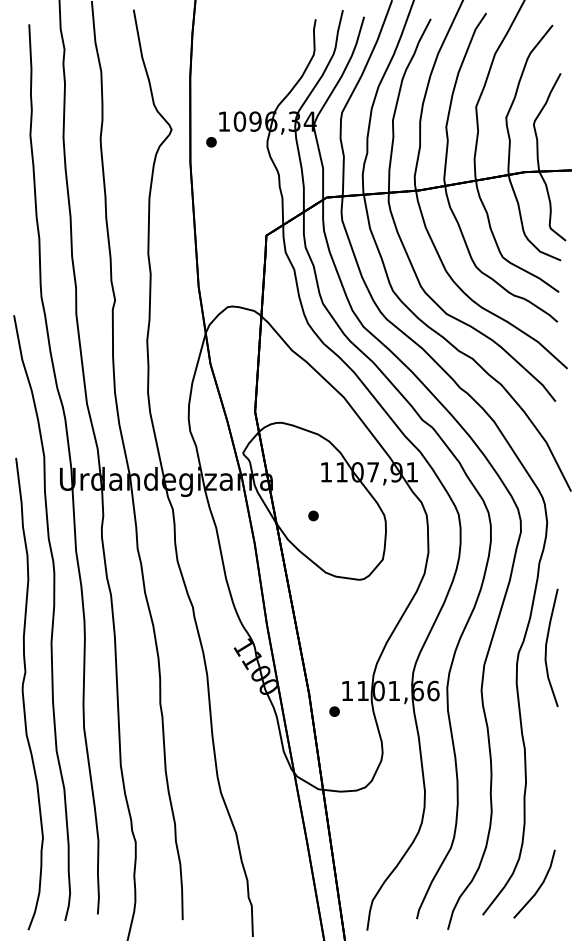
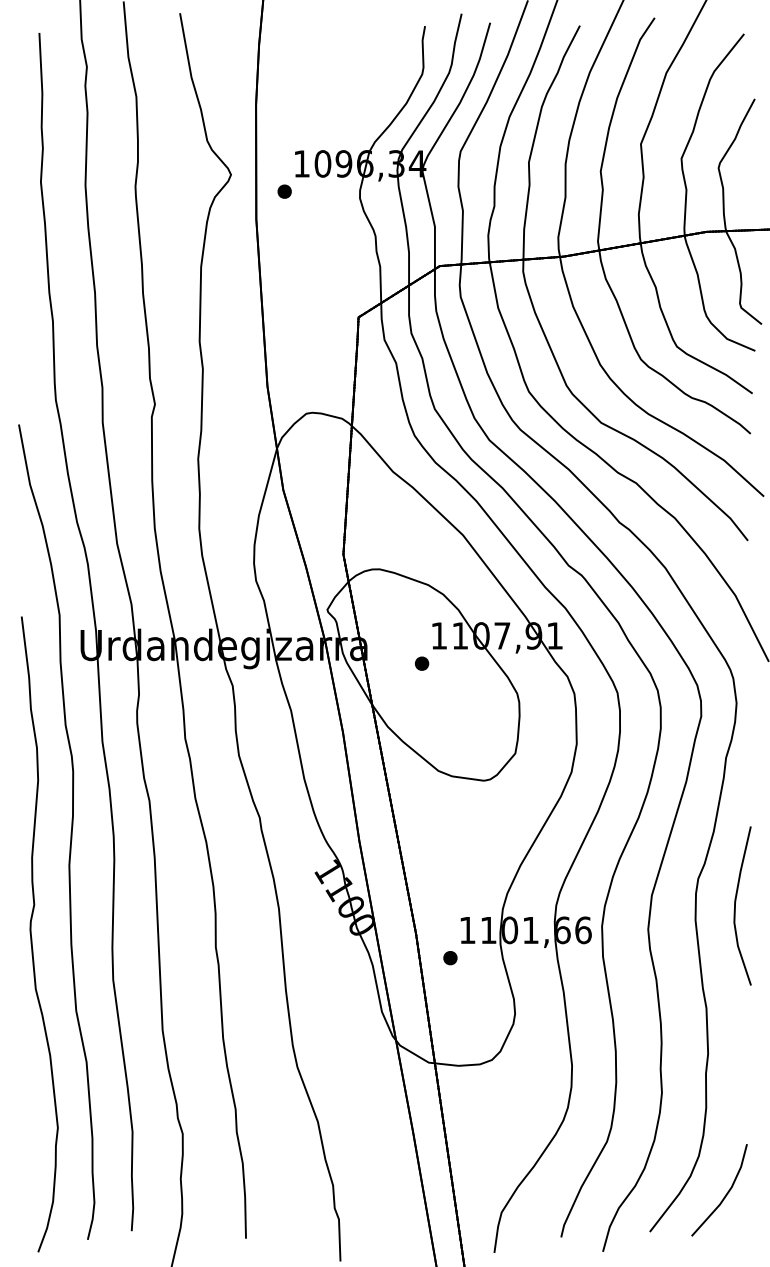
part: (313, 515) -> (422, 663), moved
curve: (547, 644) -> (737, 901), moved

